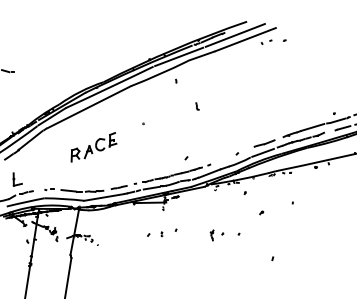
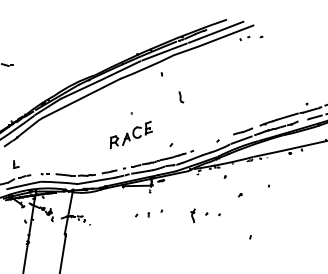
part: (197, 106) -> (181, 97), size x1.6
part: (93, 147) -> (130, 135), moved
part: (17, 179) -> (16, 164), size x0.6
part: (216, 235) -> (198, 215), size x1.4

